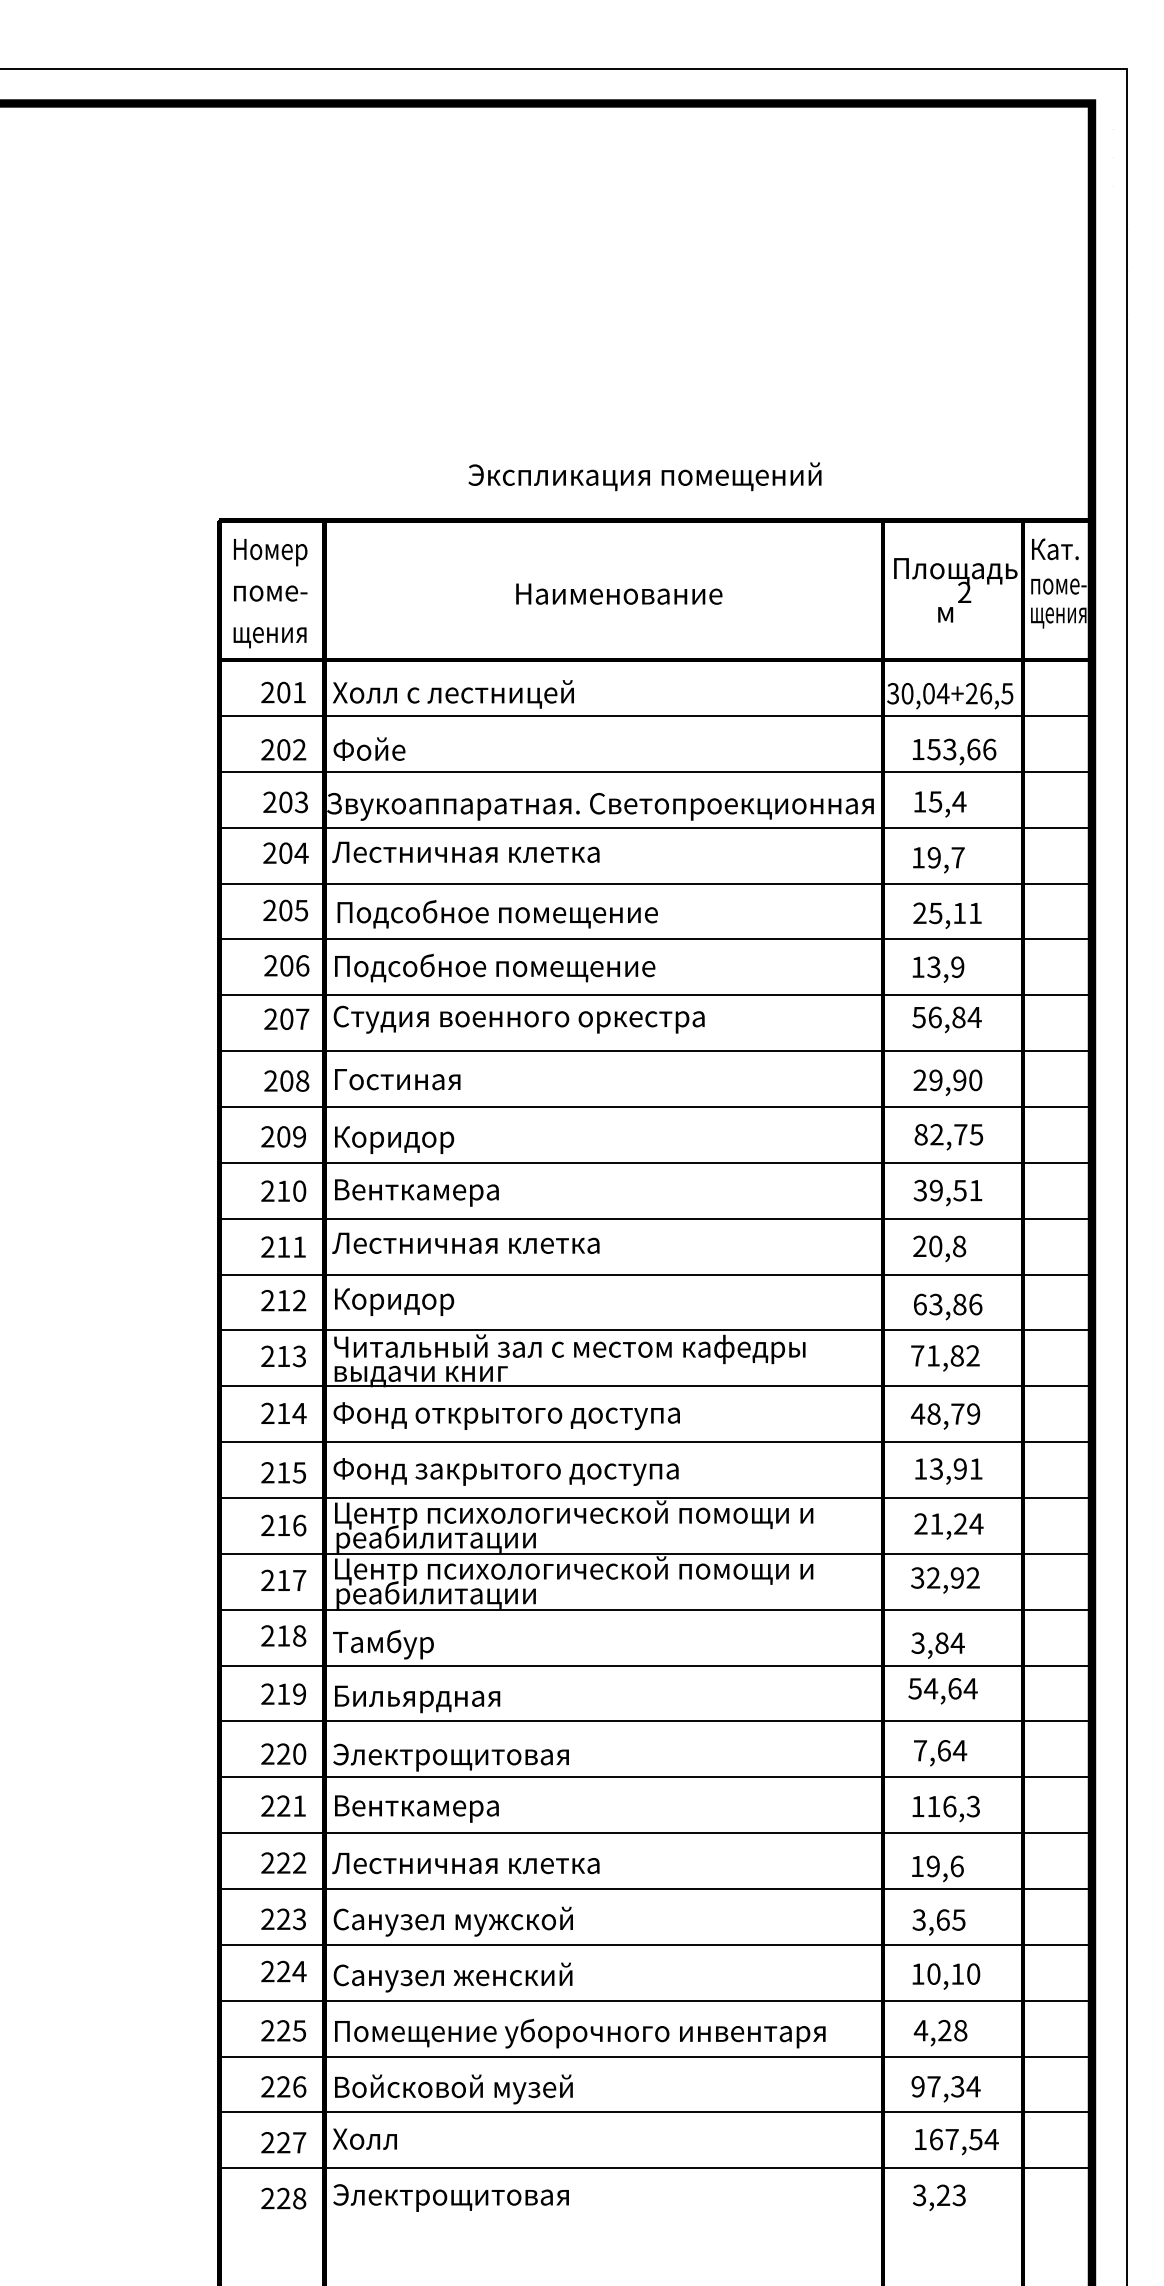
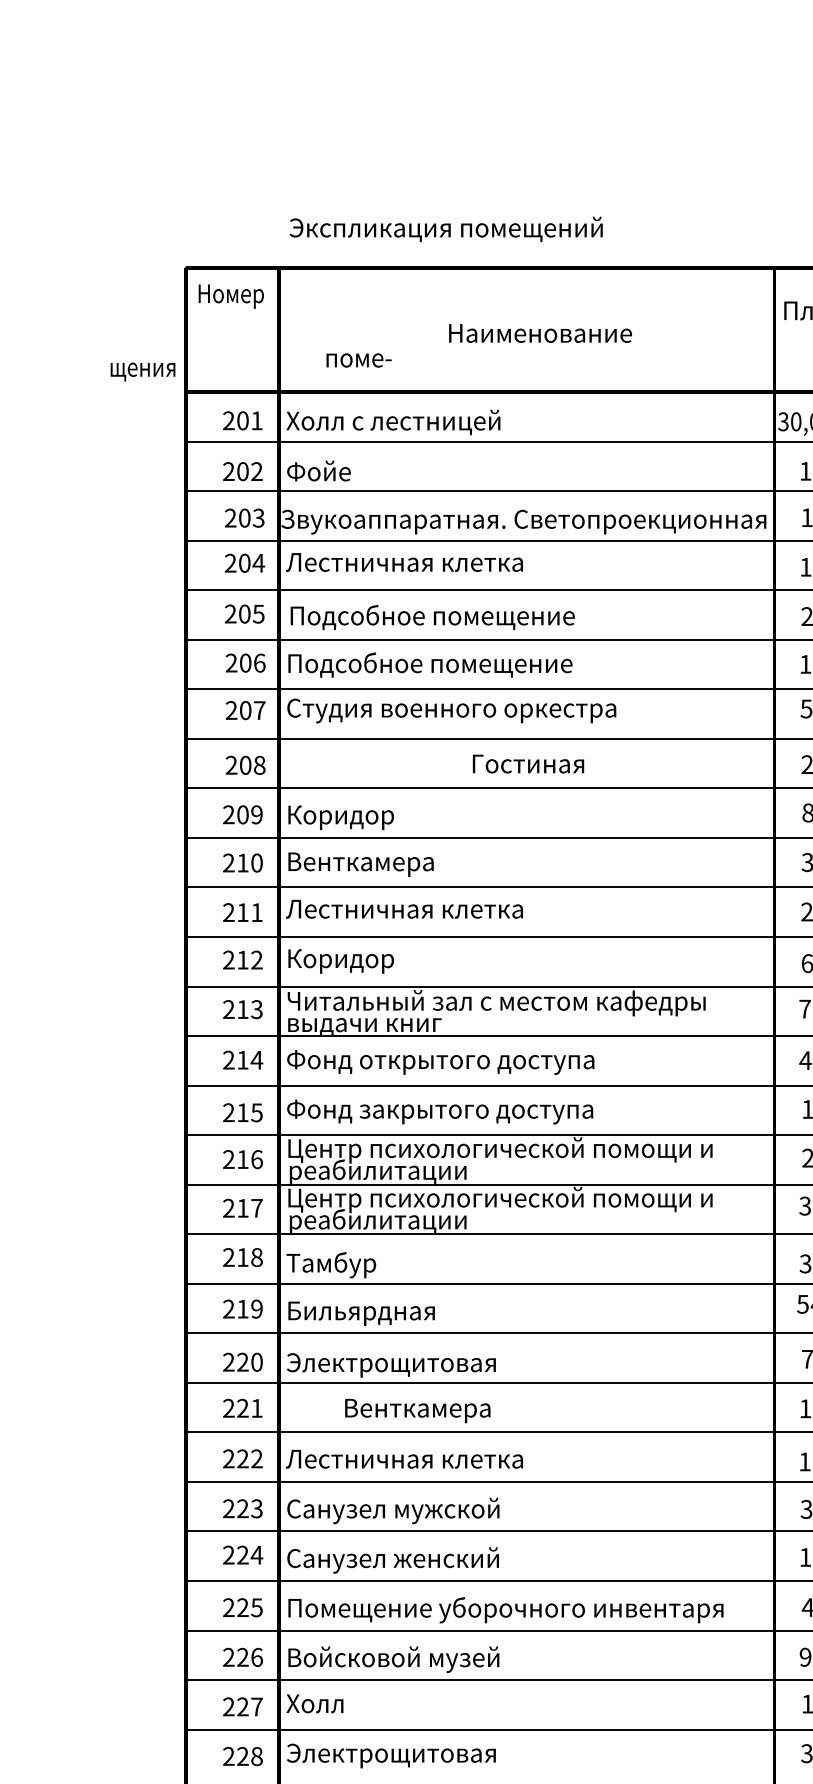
text: (644, 476) -> (445, 229), moved
text: (270, 593) -> (358, 360), moved
text: (269, 637) -> (142, 371), moved
text: (397, 1079) -> (528, 763), moved
text: (416, 1808) -> (417, 1410), moved

